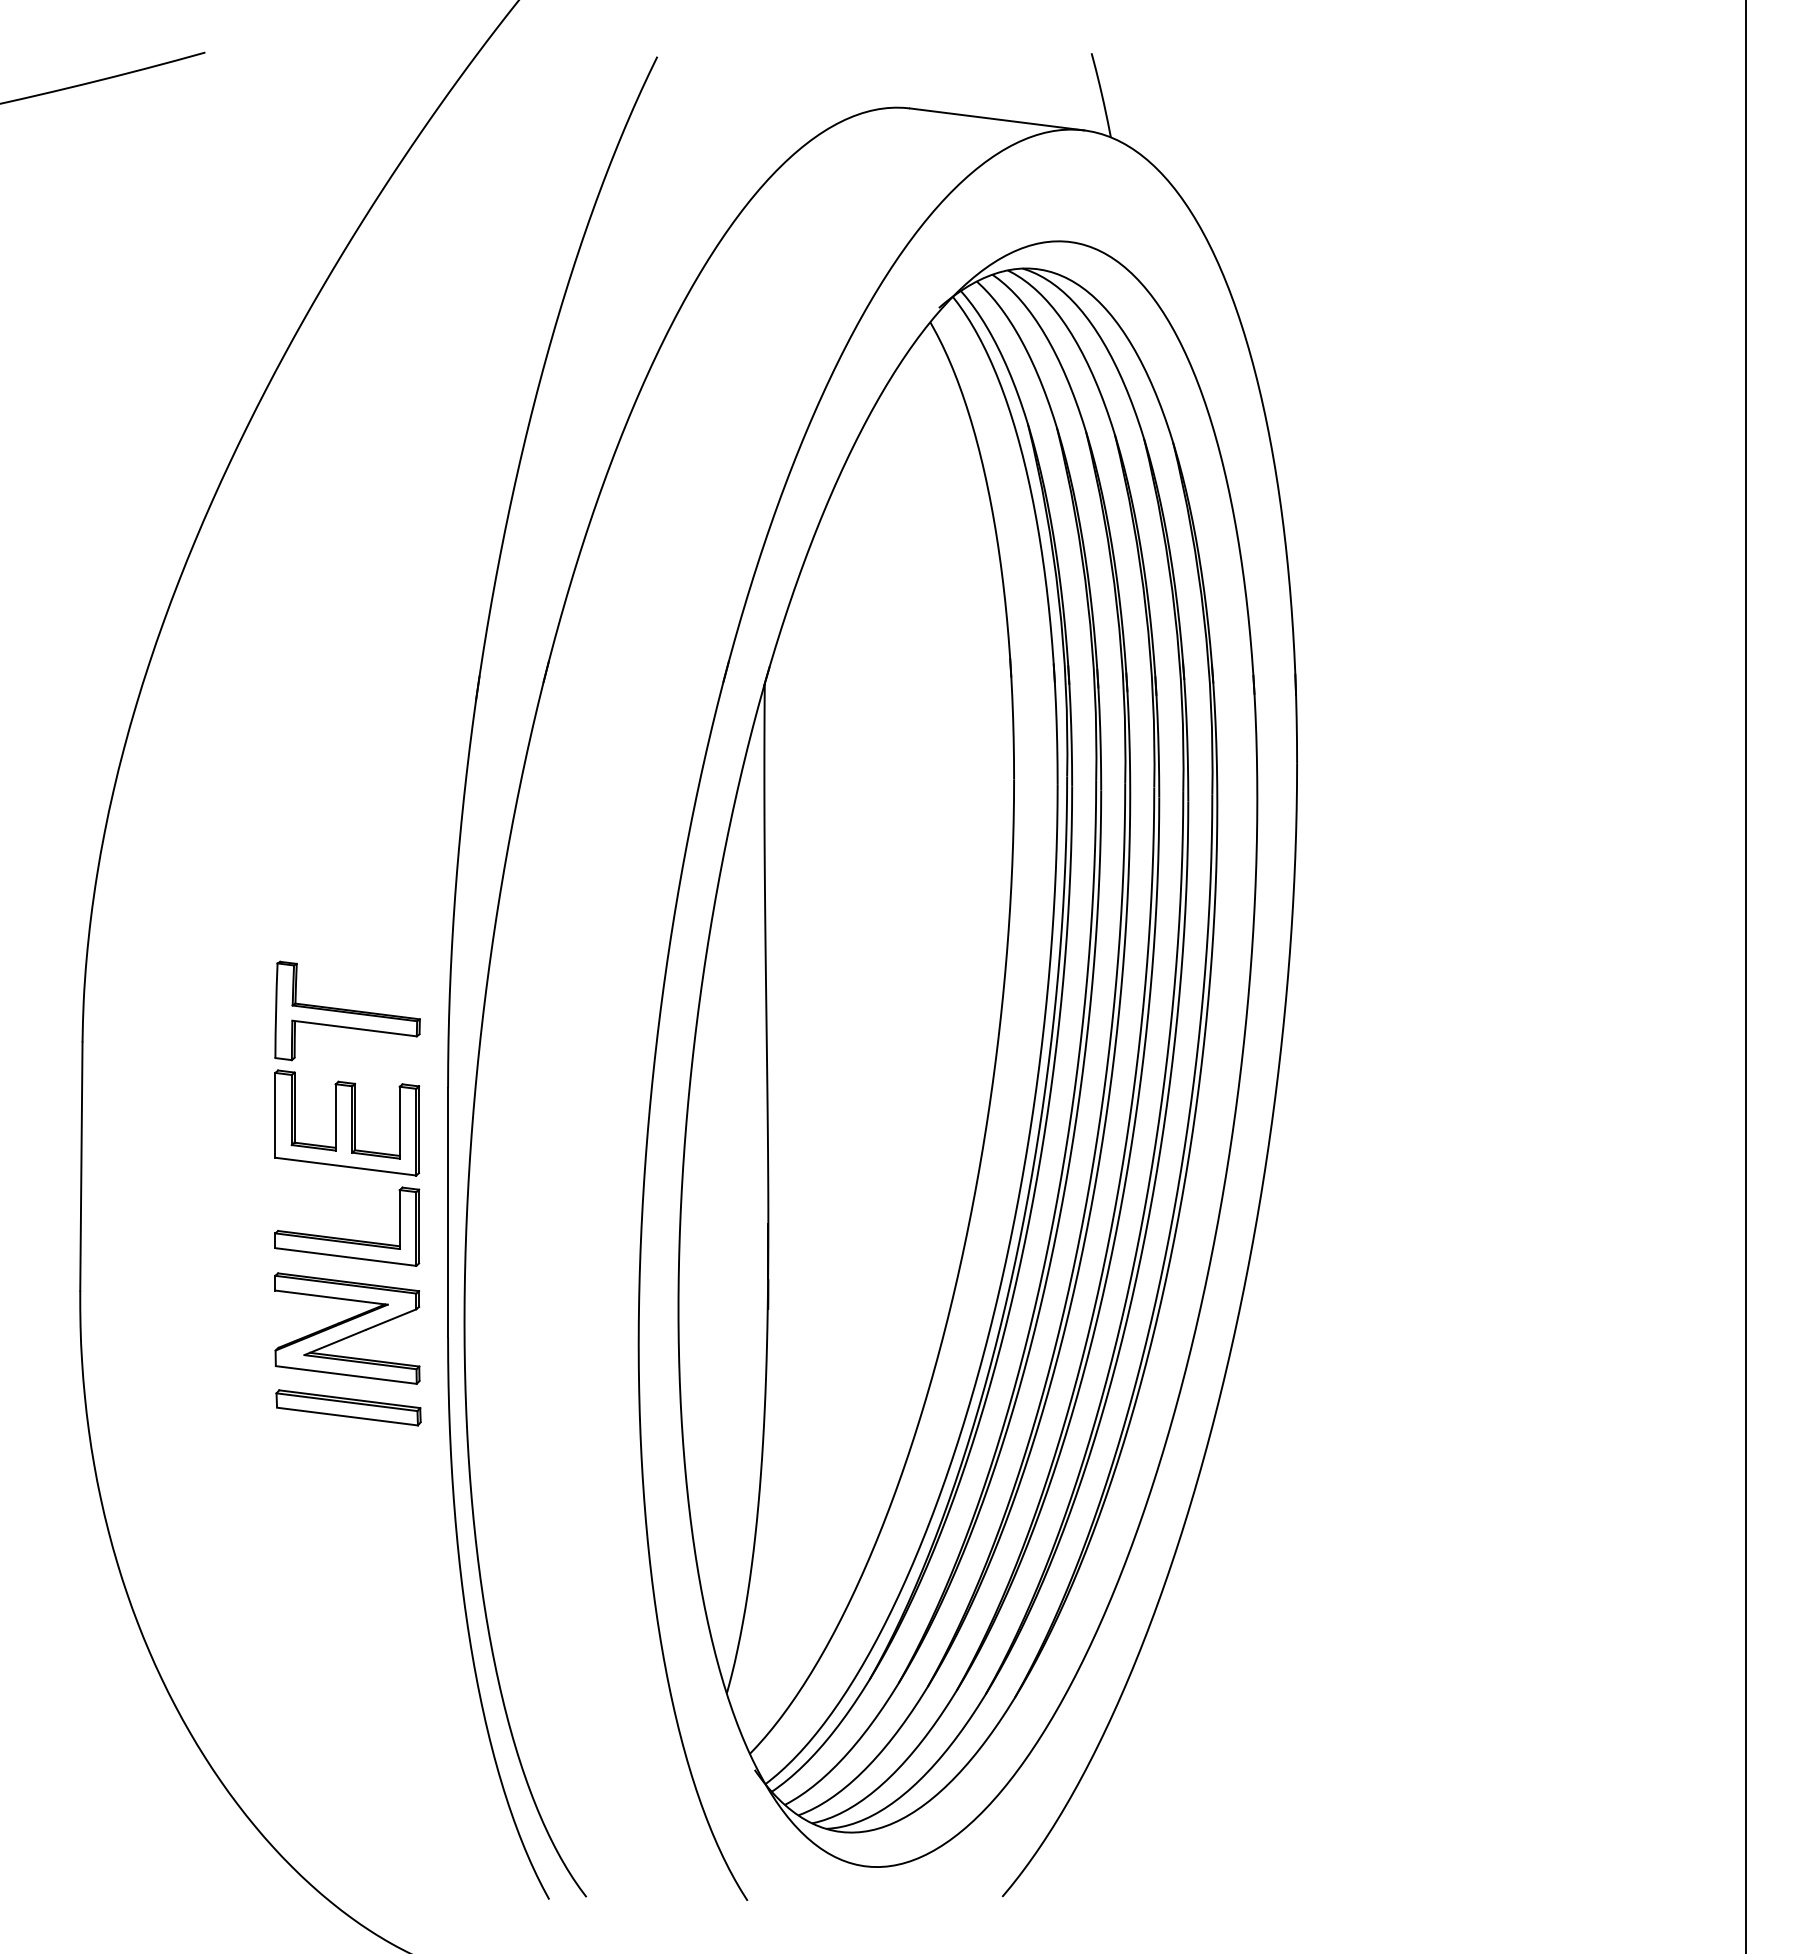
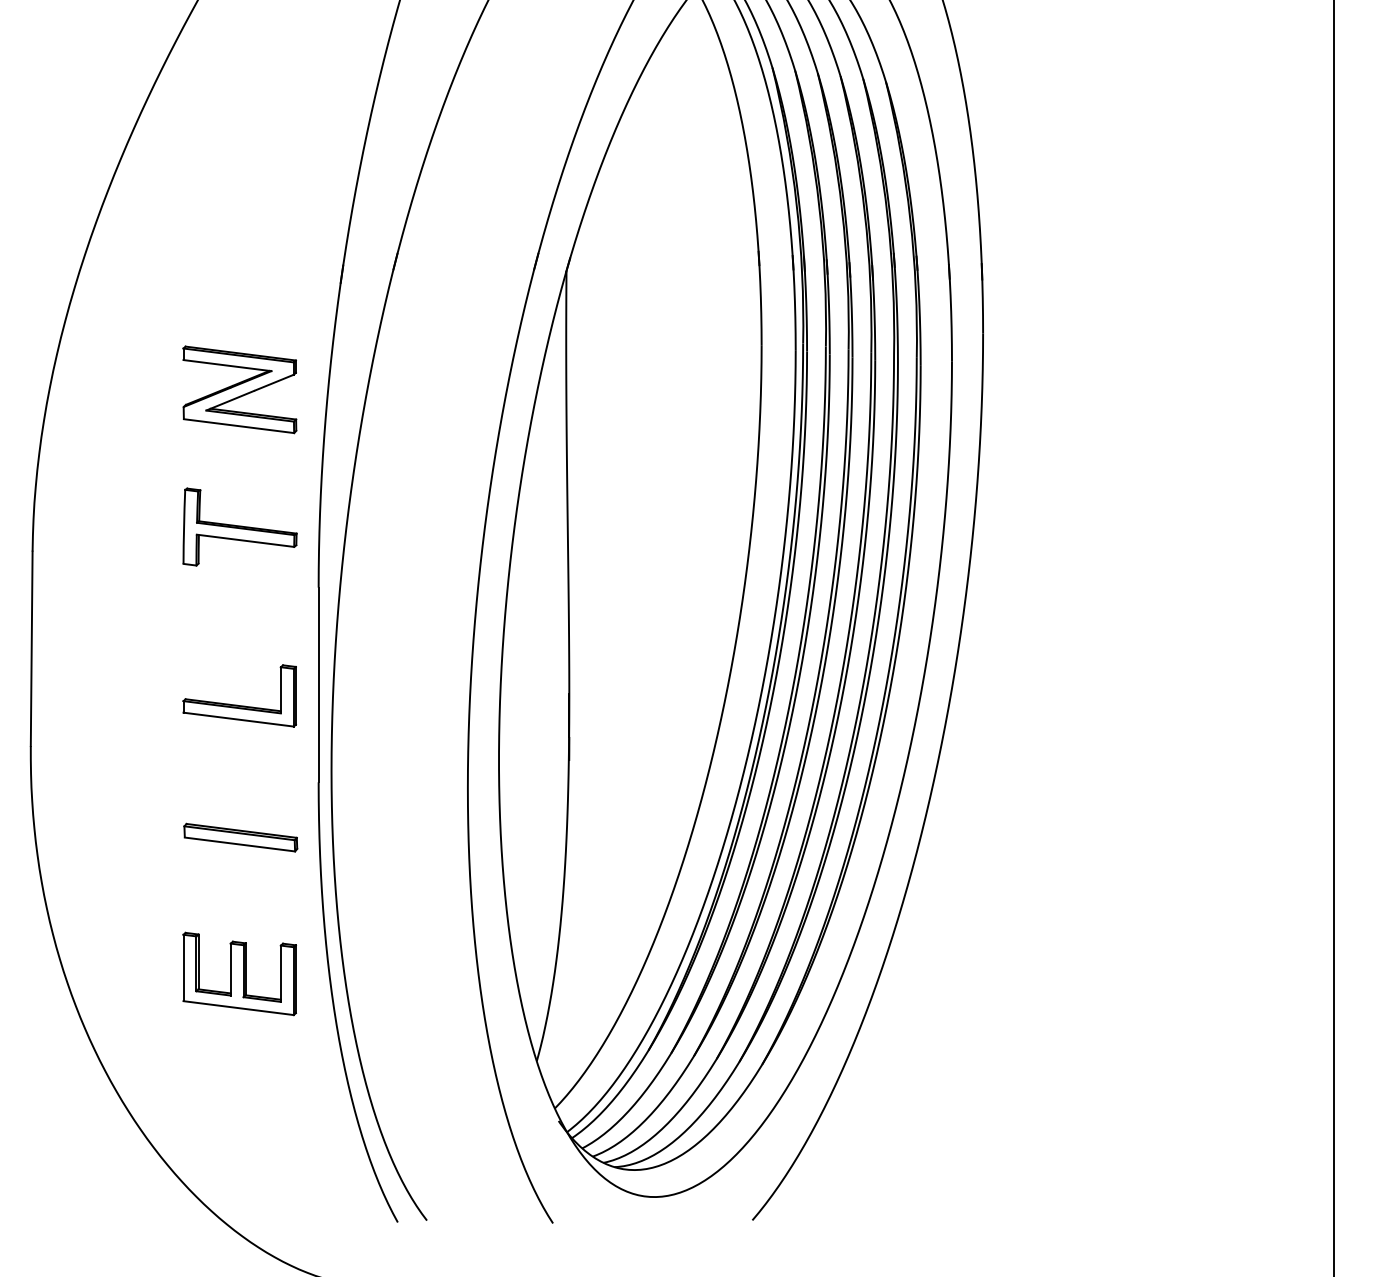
part: (347, 1122) -> (239, 973), moved
part: (347, 1328) -> (239, 389), moved

